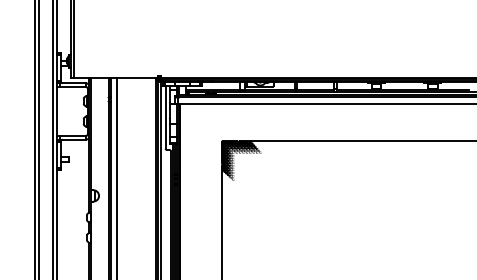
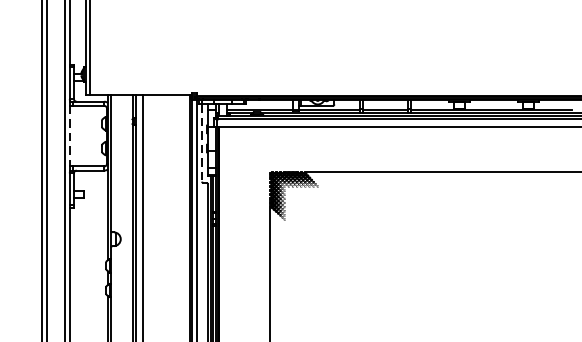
line: (57, 111) -> (70, 136), solid -> dashed
line: (165, 117) -> (201, 143), solid -> dashed

